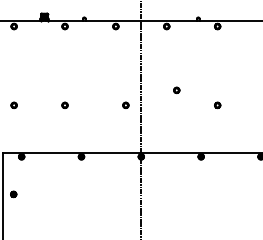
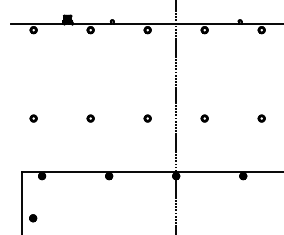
part: (176, 90) -> (204, 118), moved
part: (125, 104) -> (147, 117), moved

